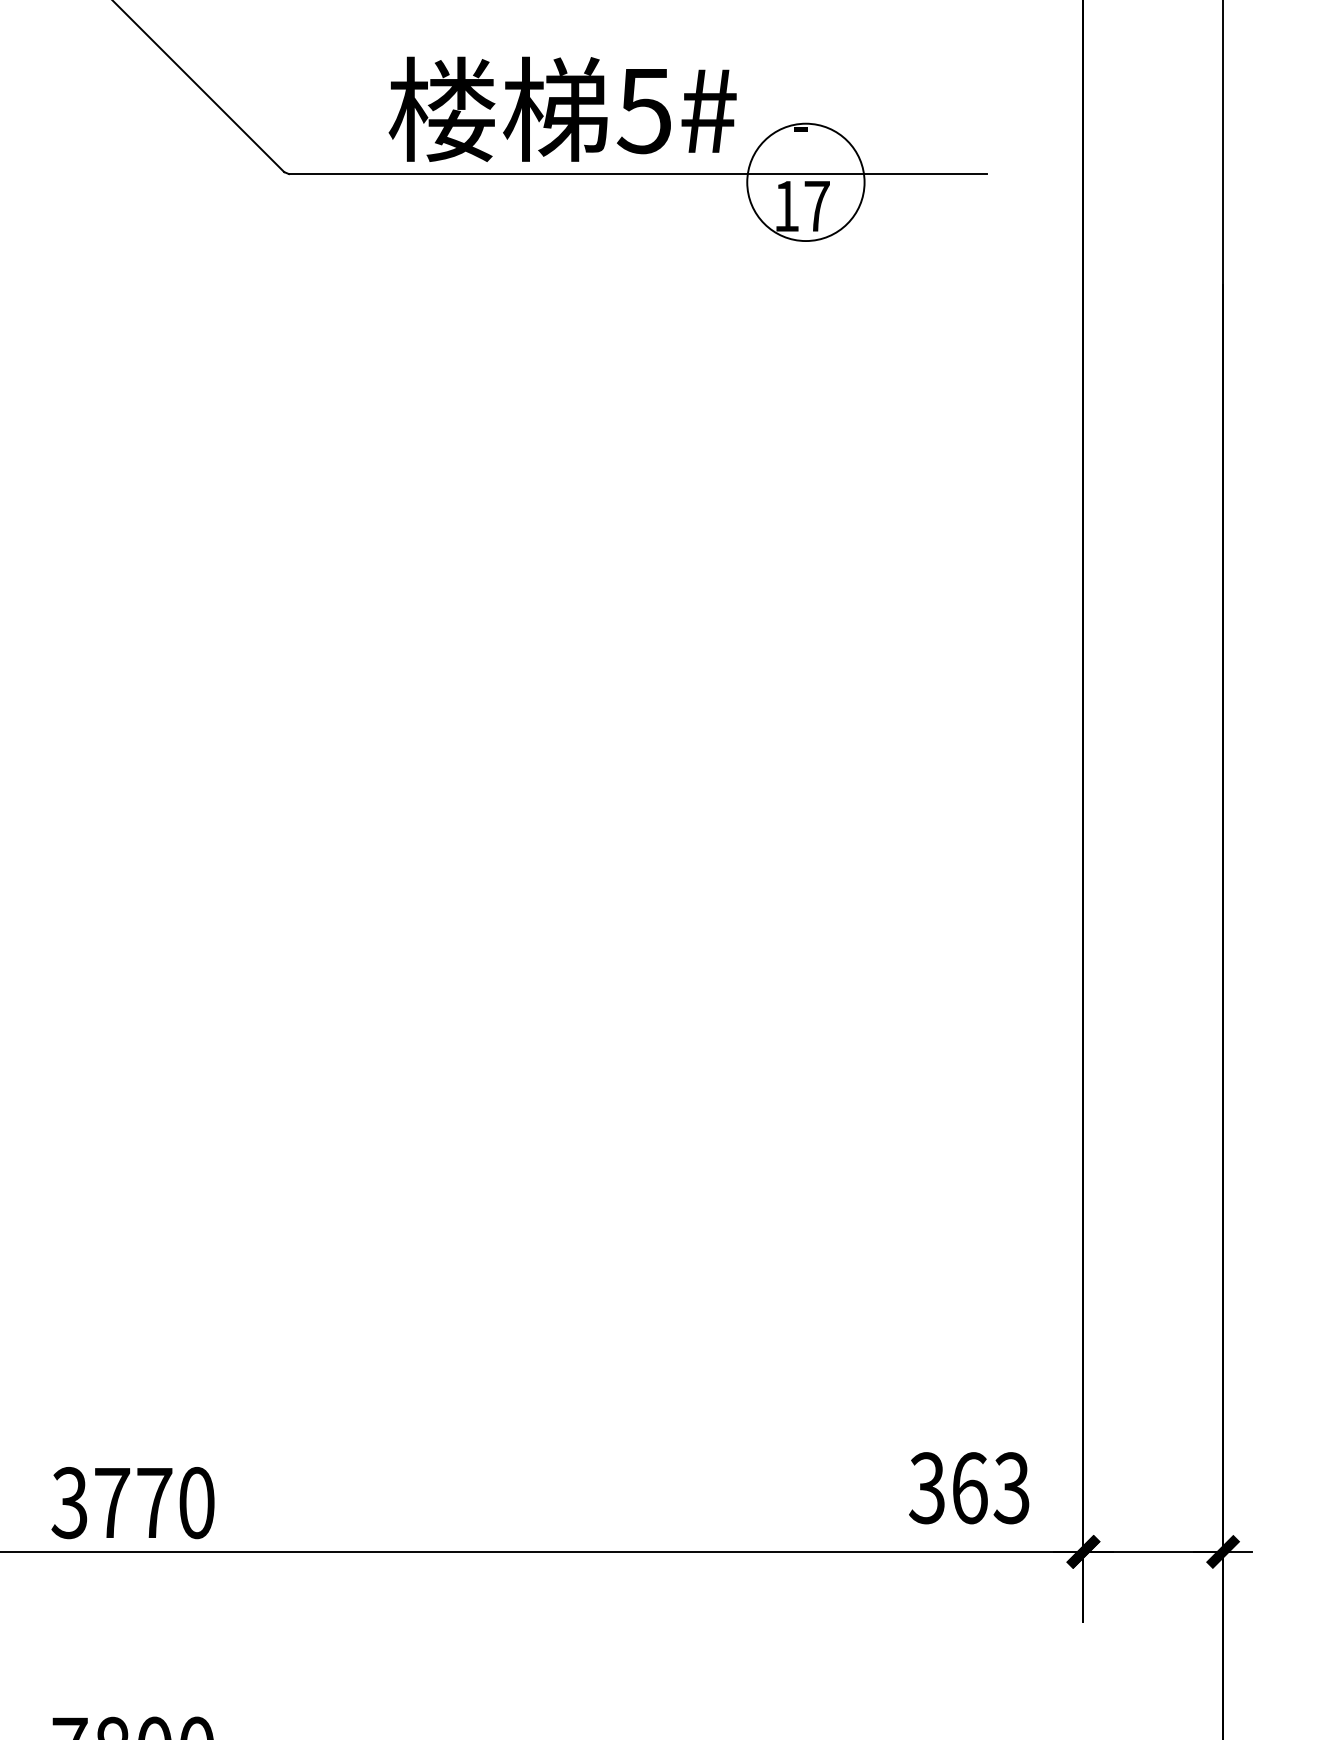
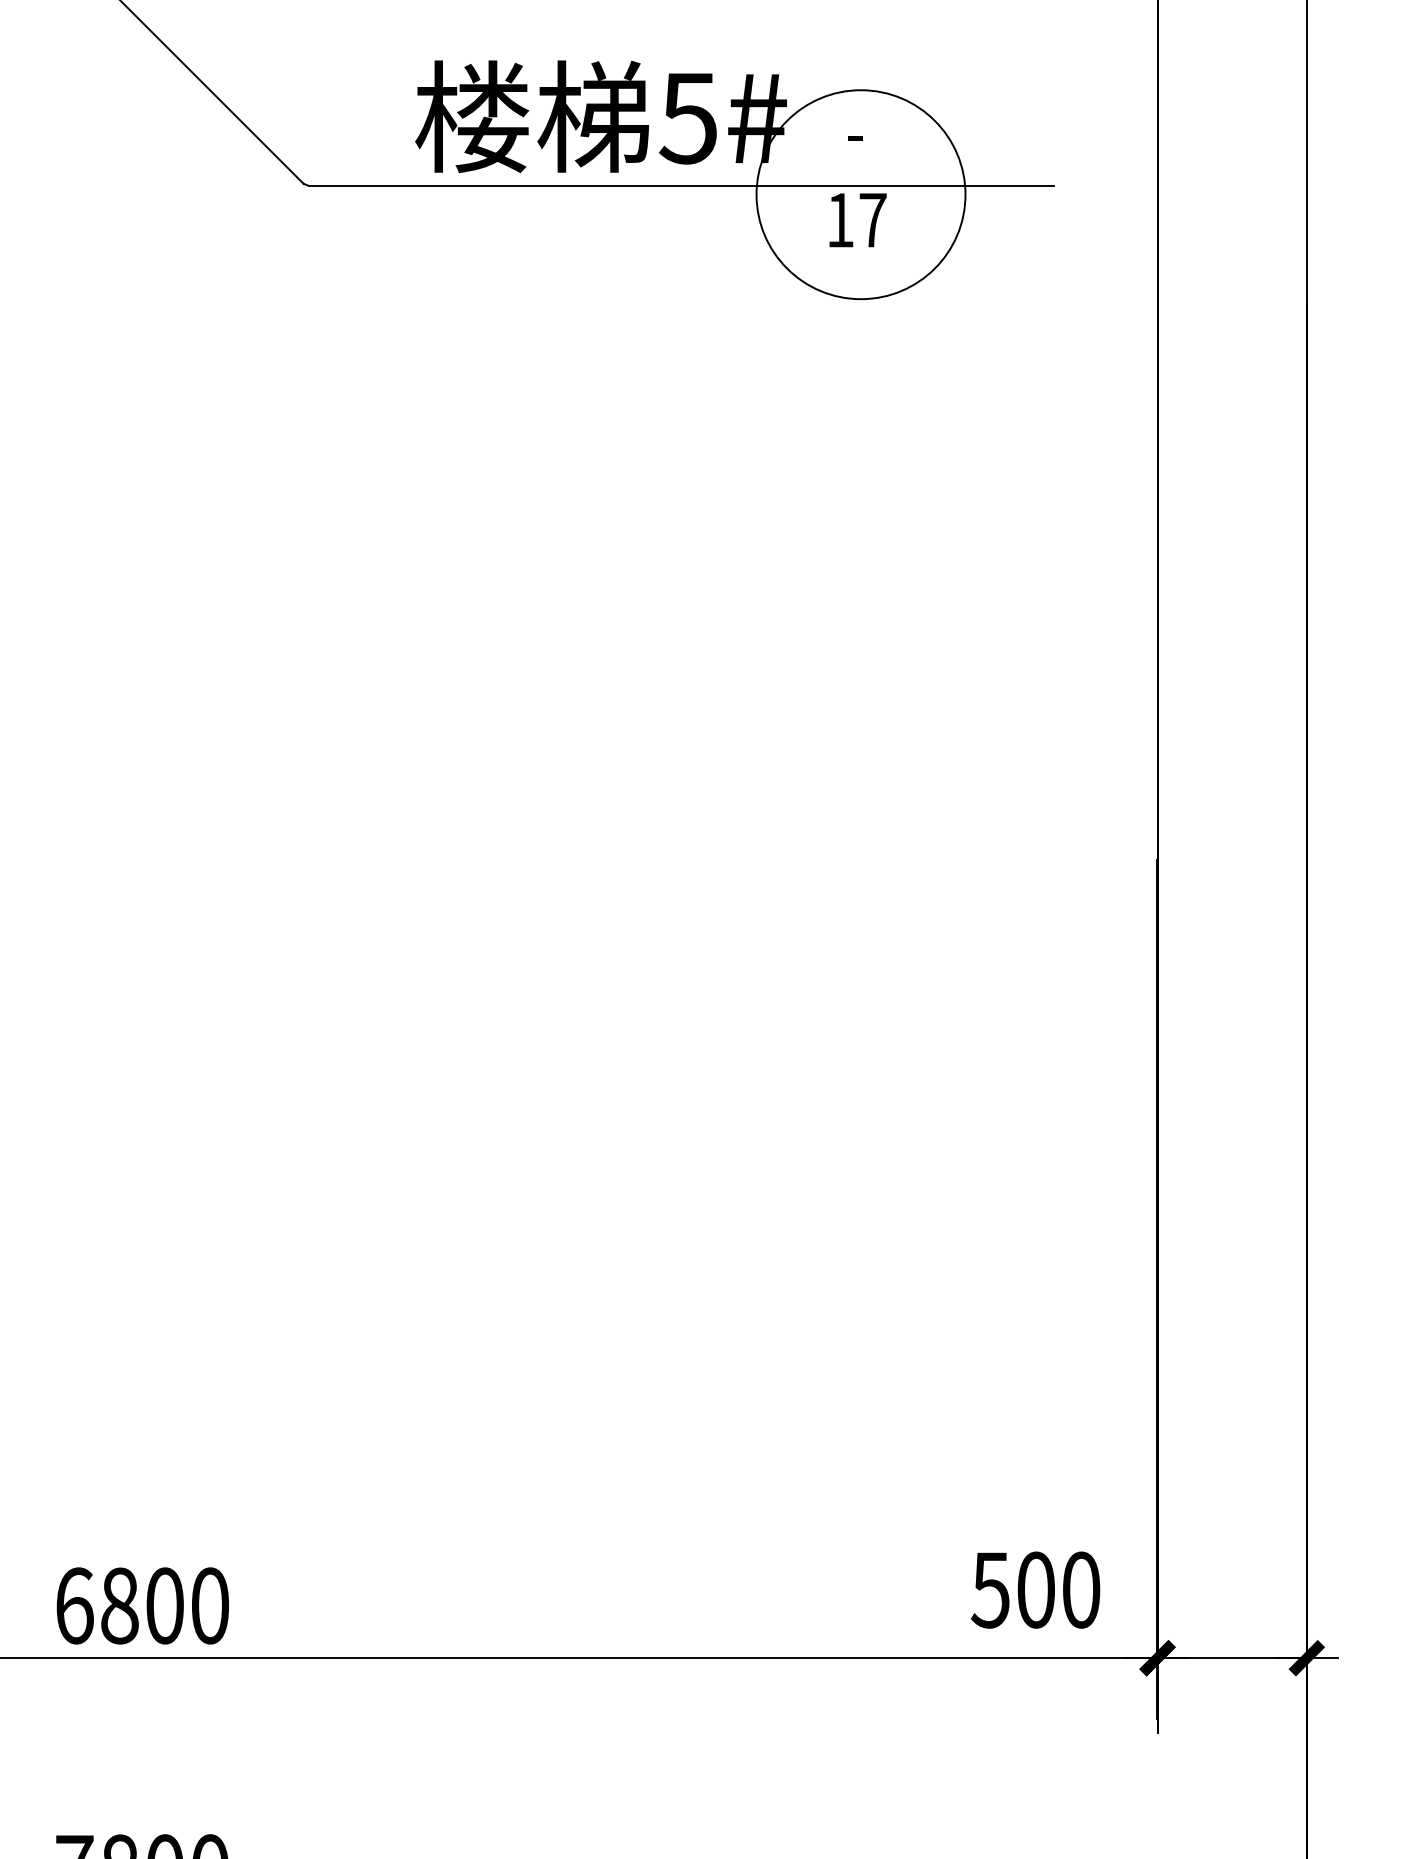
circle: (805, 182) -> (860, 194), size x1.67
text: (968, 1488) -> (1034, 1590), 363 -> 500
text: (111, 1503) -> (118, 1606), 3770 -> 6800

